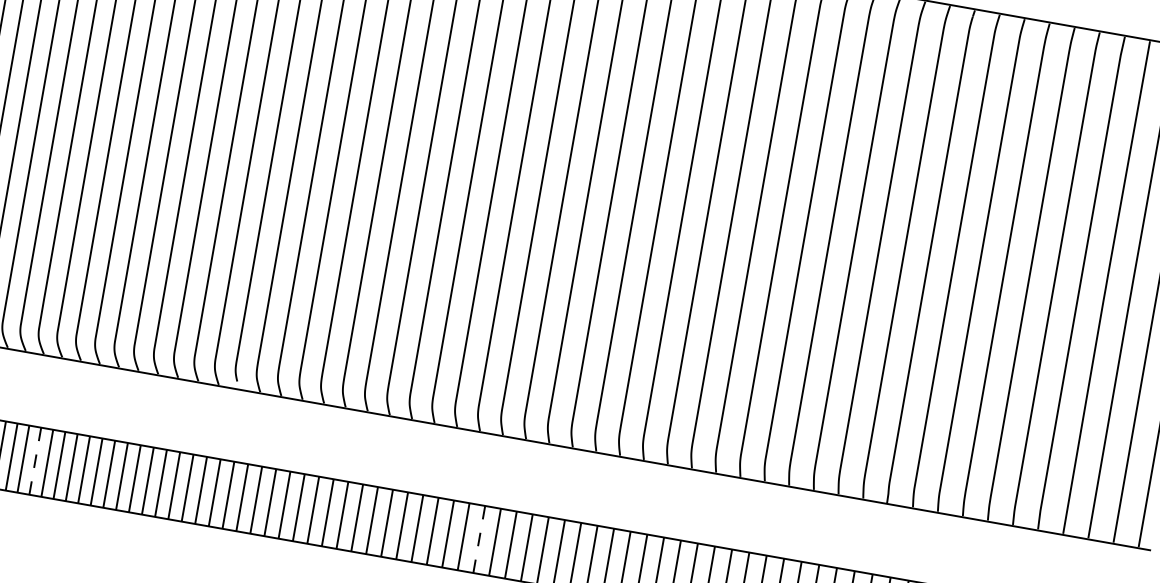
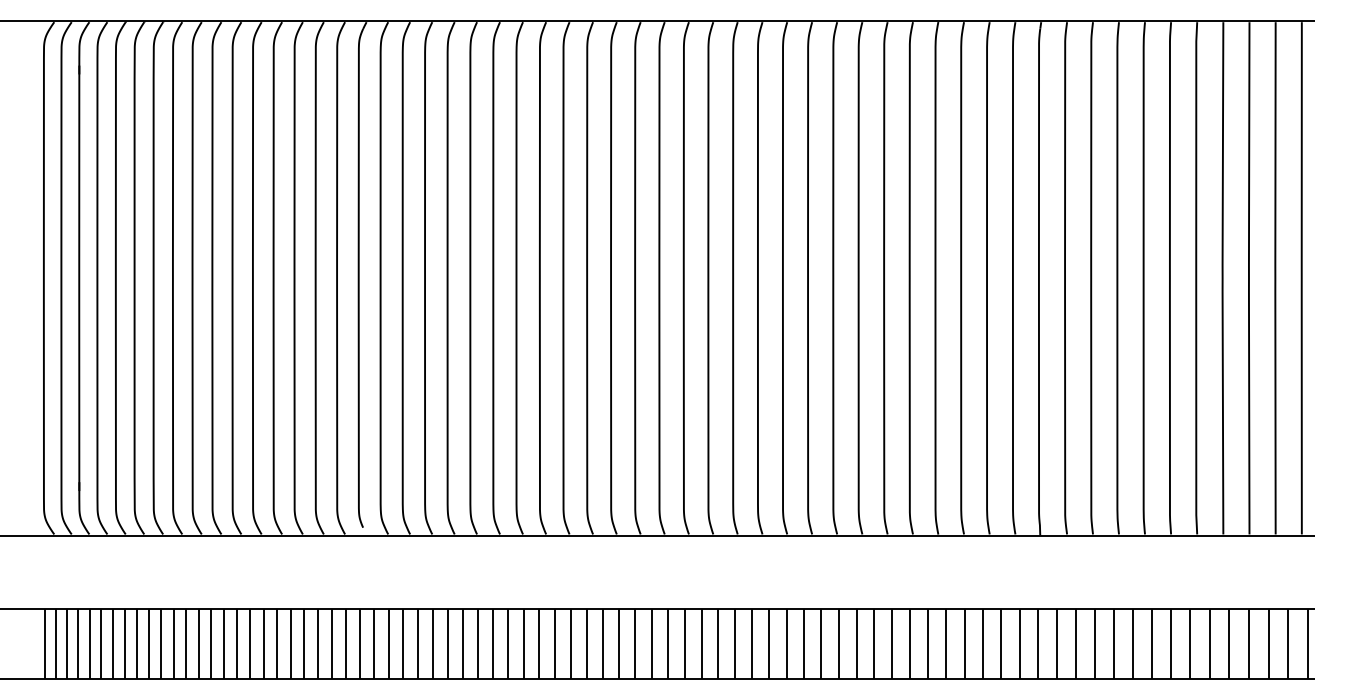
line: (35, 461) -> (173, 644), dashed -> solid
line: (479, 539) -> (635, 644), dashed -> solid

